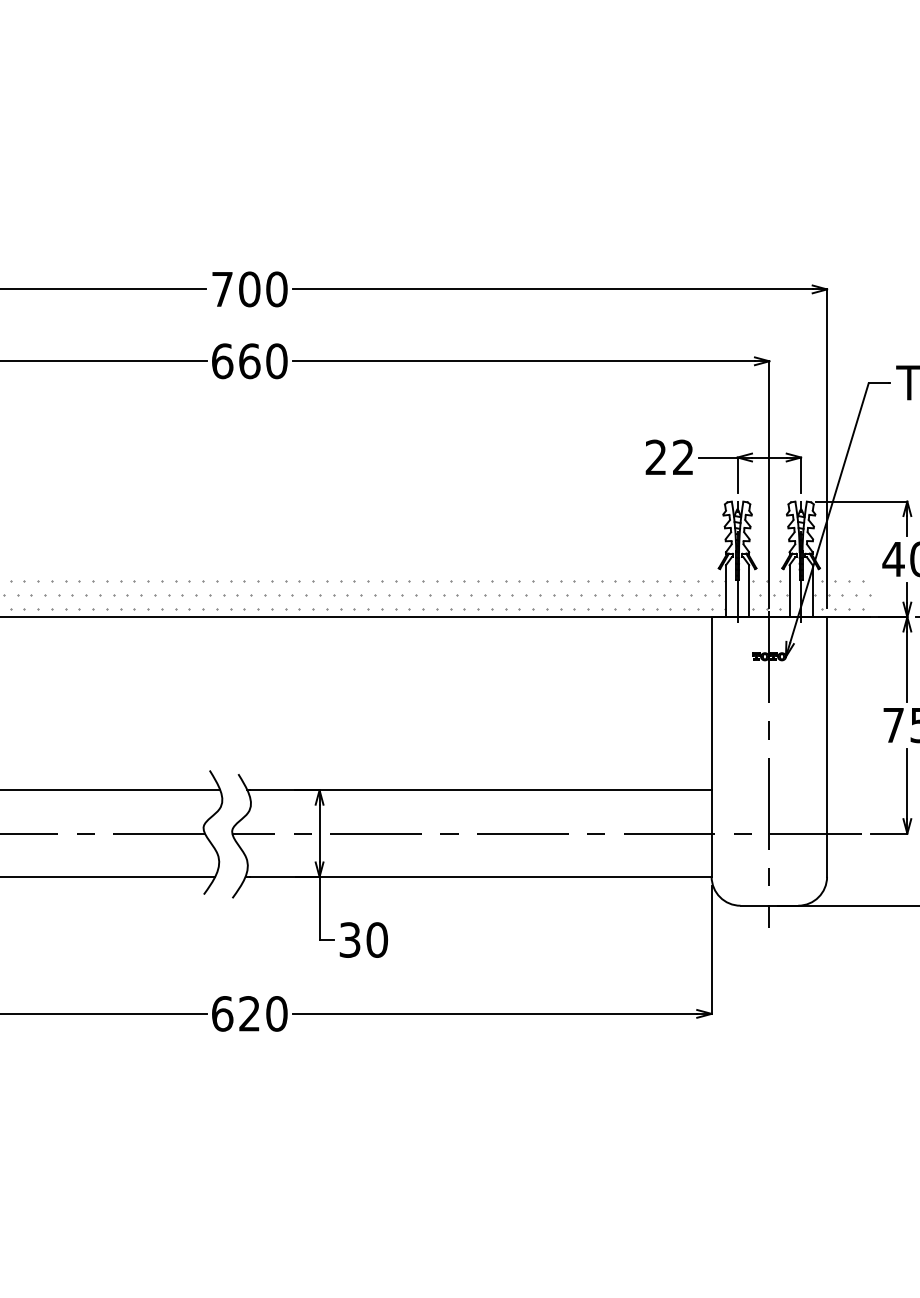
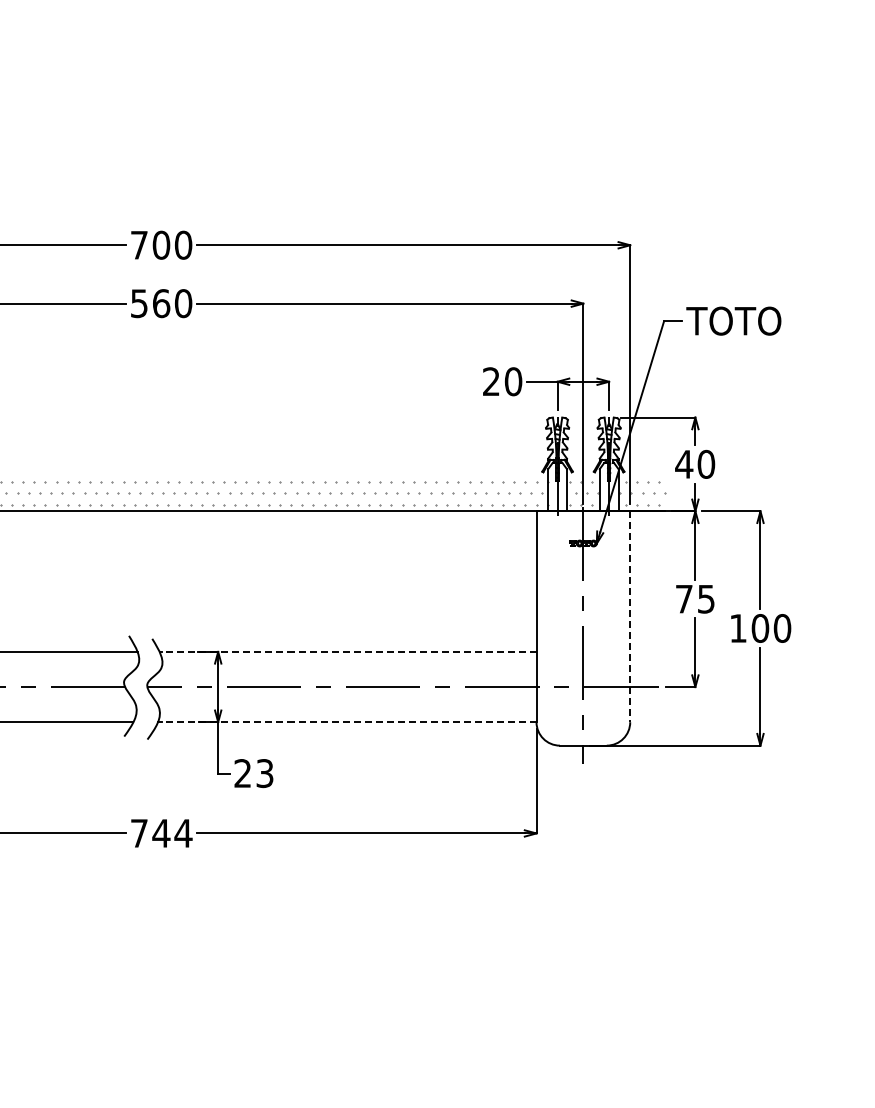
text: (222, 361) -> (139, 303), 660 -> 560
text: (683, 457) -> (513, 381), 22 -> 20
line: (827, 747) -> (630, 617), solid -> dashed
line: (480, 789) -> (348, 651), solid -> dashed
line: (480, 877) -> (348, 722), solid -> dashed
text: (363, 940) -> (253, 773), 30 -> 23
text: (249, 1013) -> (161, 833), 620 -> 744

